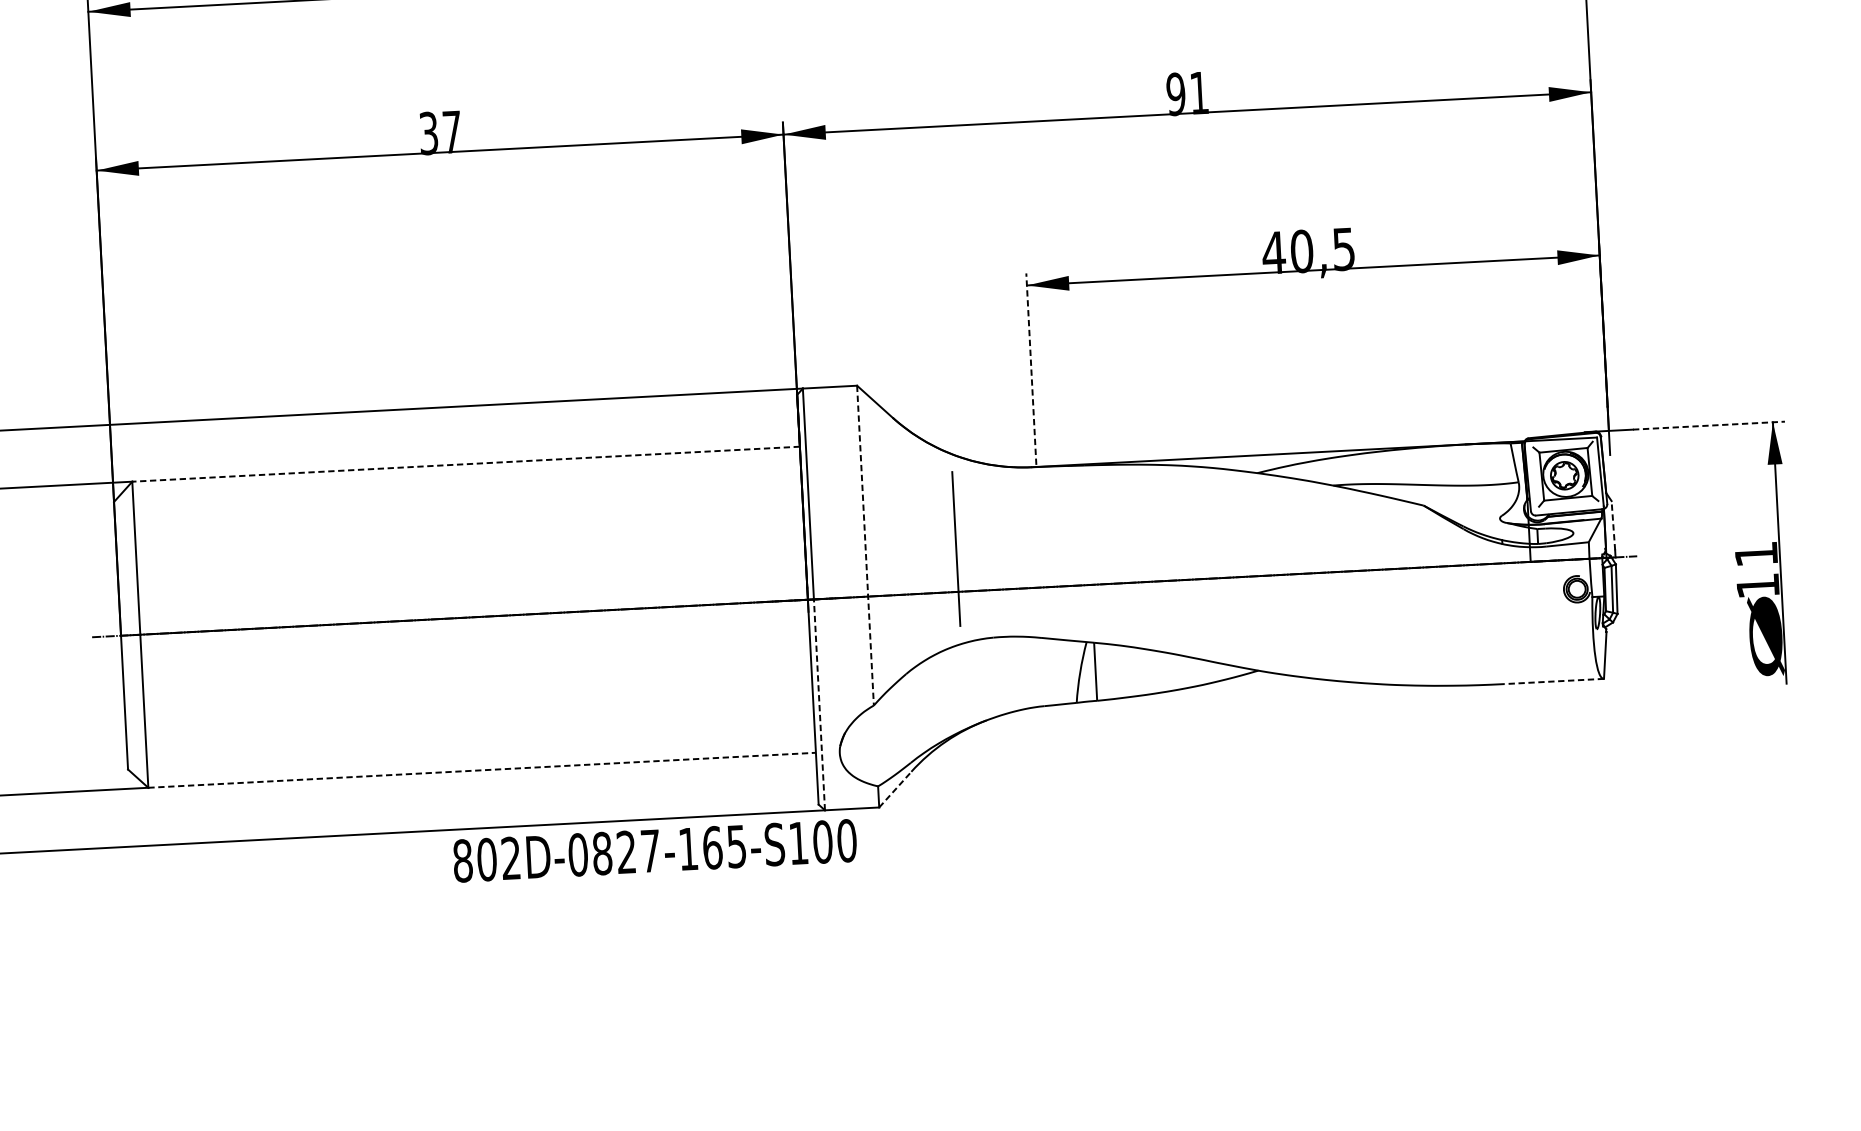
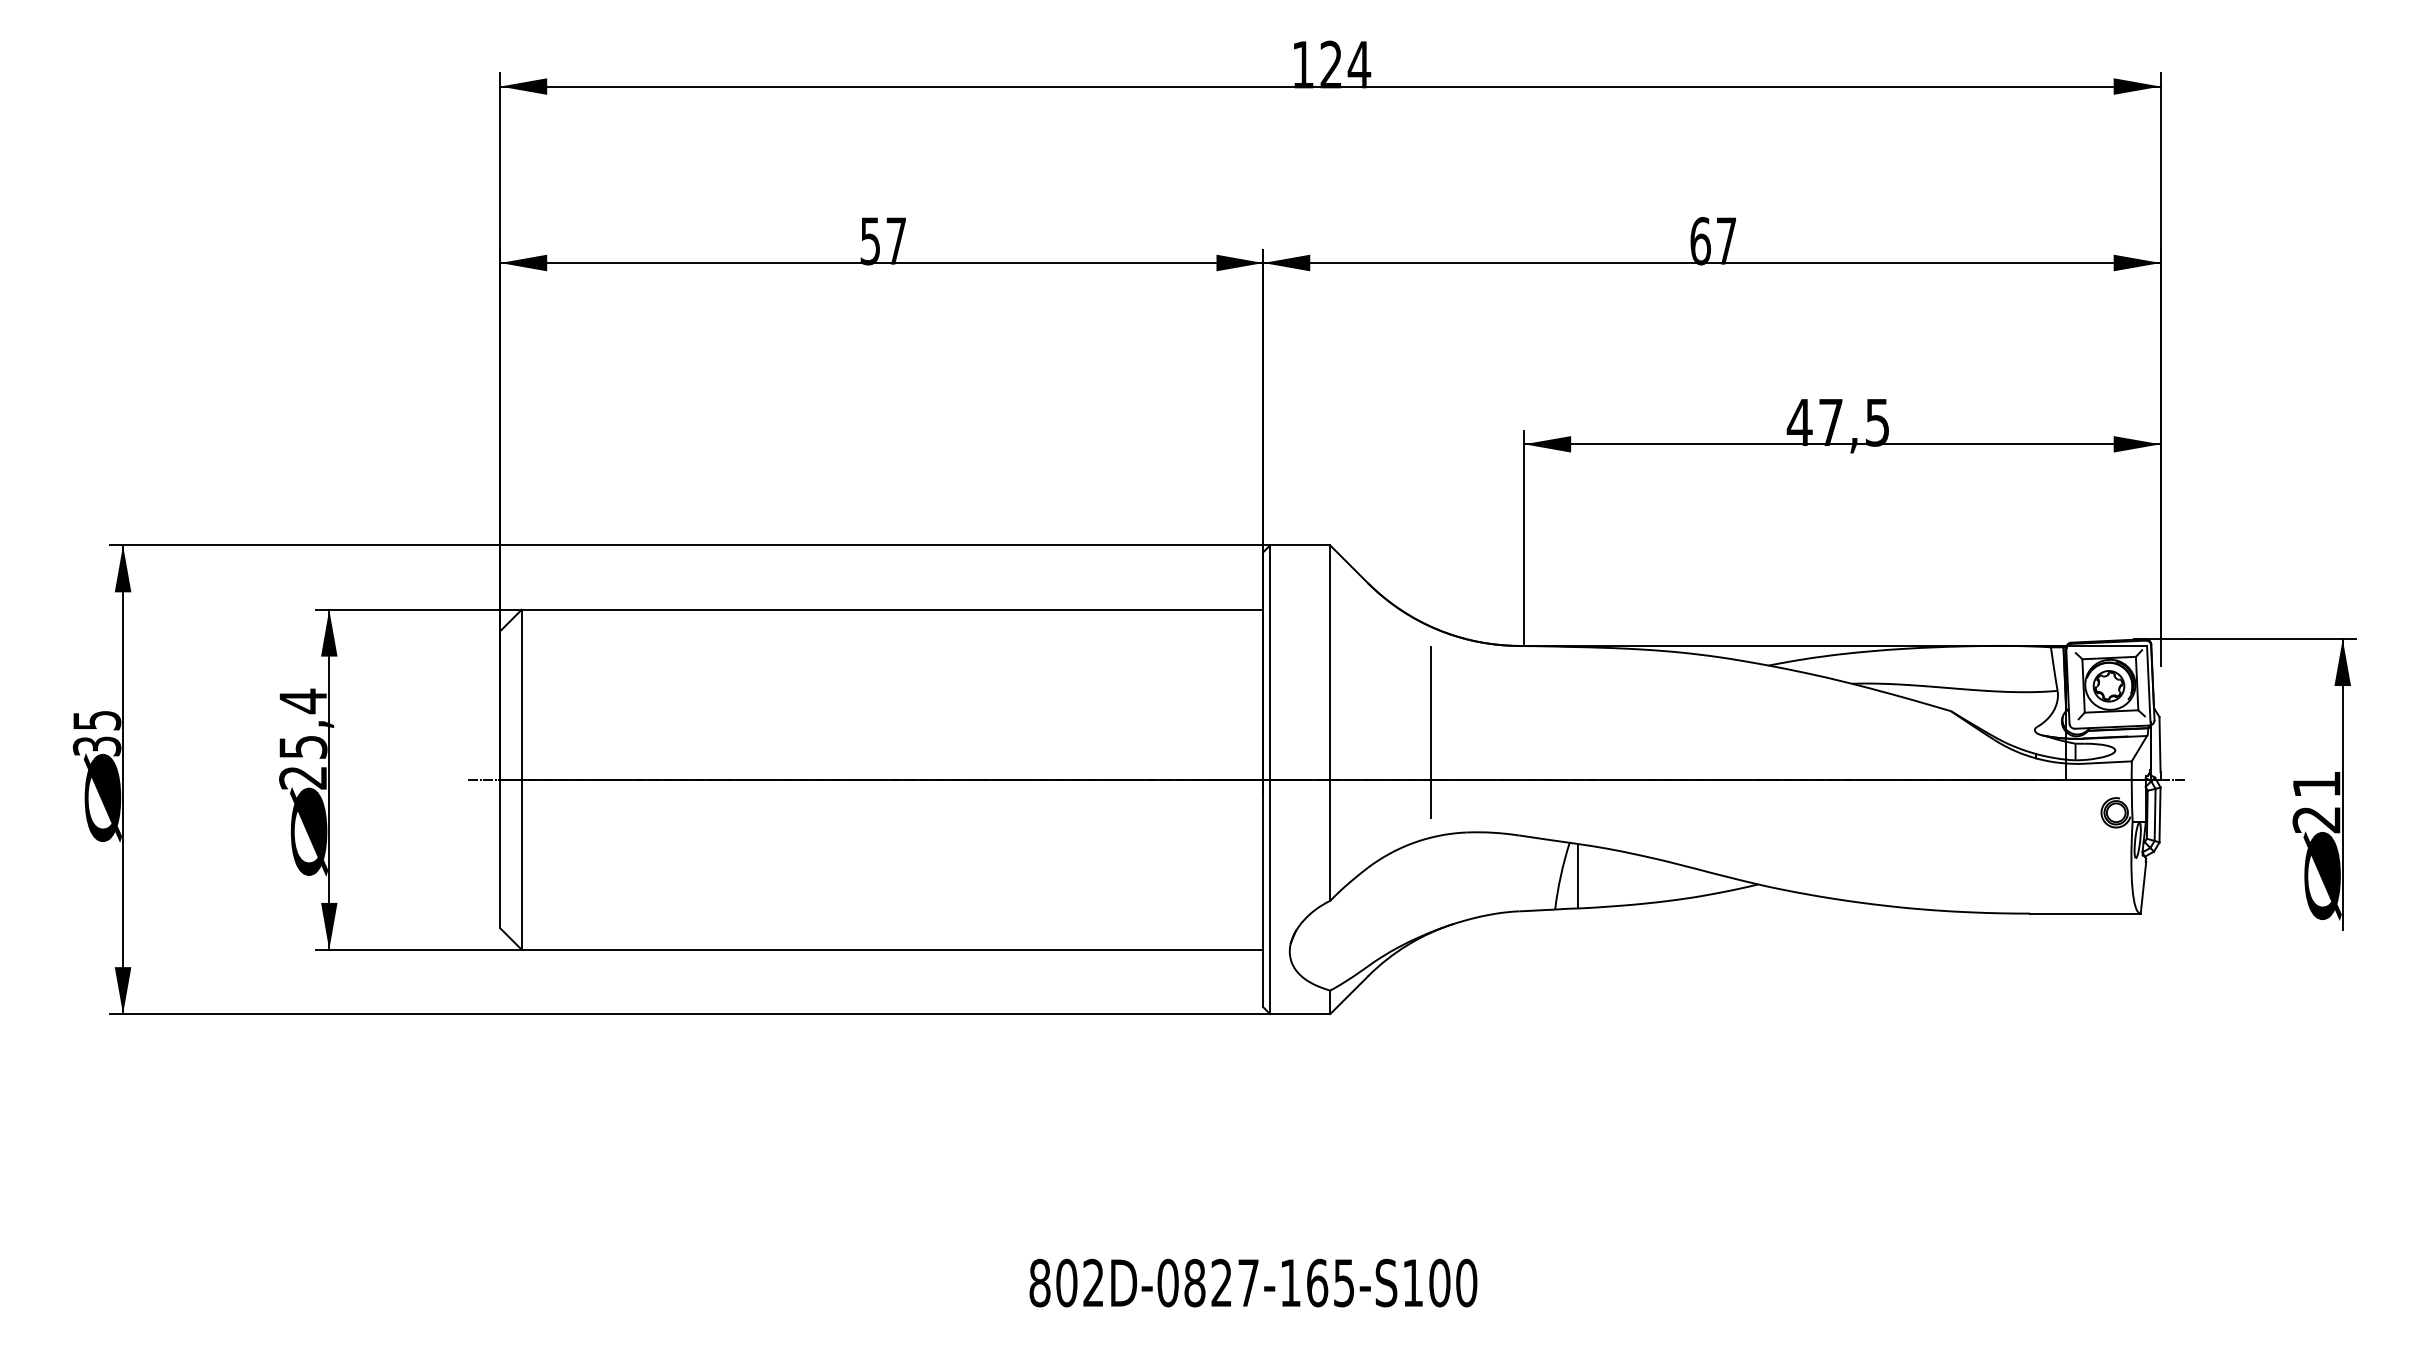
text: (1186, 94) -> (1712, 241), 91 -> 67
text: (428, 132) -> (870, 240), 37 -> 57
text: (1301, 251) -> (1830, 422), 40,5 -> 47,5
line: (1031, 368) -> (1524, 536), dashed -> solid
line: (1709, 425) -> (2272, 639), dashed -> solid
line: (466, 464) -> (892, 609), dashed -> solid
line: (1613, 524) -> (2160, 743), dashed -> solid
line: (865, 545) -> (1330, 723), dashed -> solid
text: (1757, 586) -> (2316, 820), 11 -> 21
line: (1553, 681) -> (2084, 913), dashed -> solid
line: (819, 704) -> (1270, 896), dashed -> solid
line: (482, 770) -> (892, 949), dashed -> solid
line: (895, 789) -> (1349, 995), dashed -> solid
text: (655, 850) -> (1253, 1282), moved

